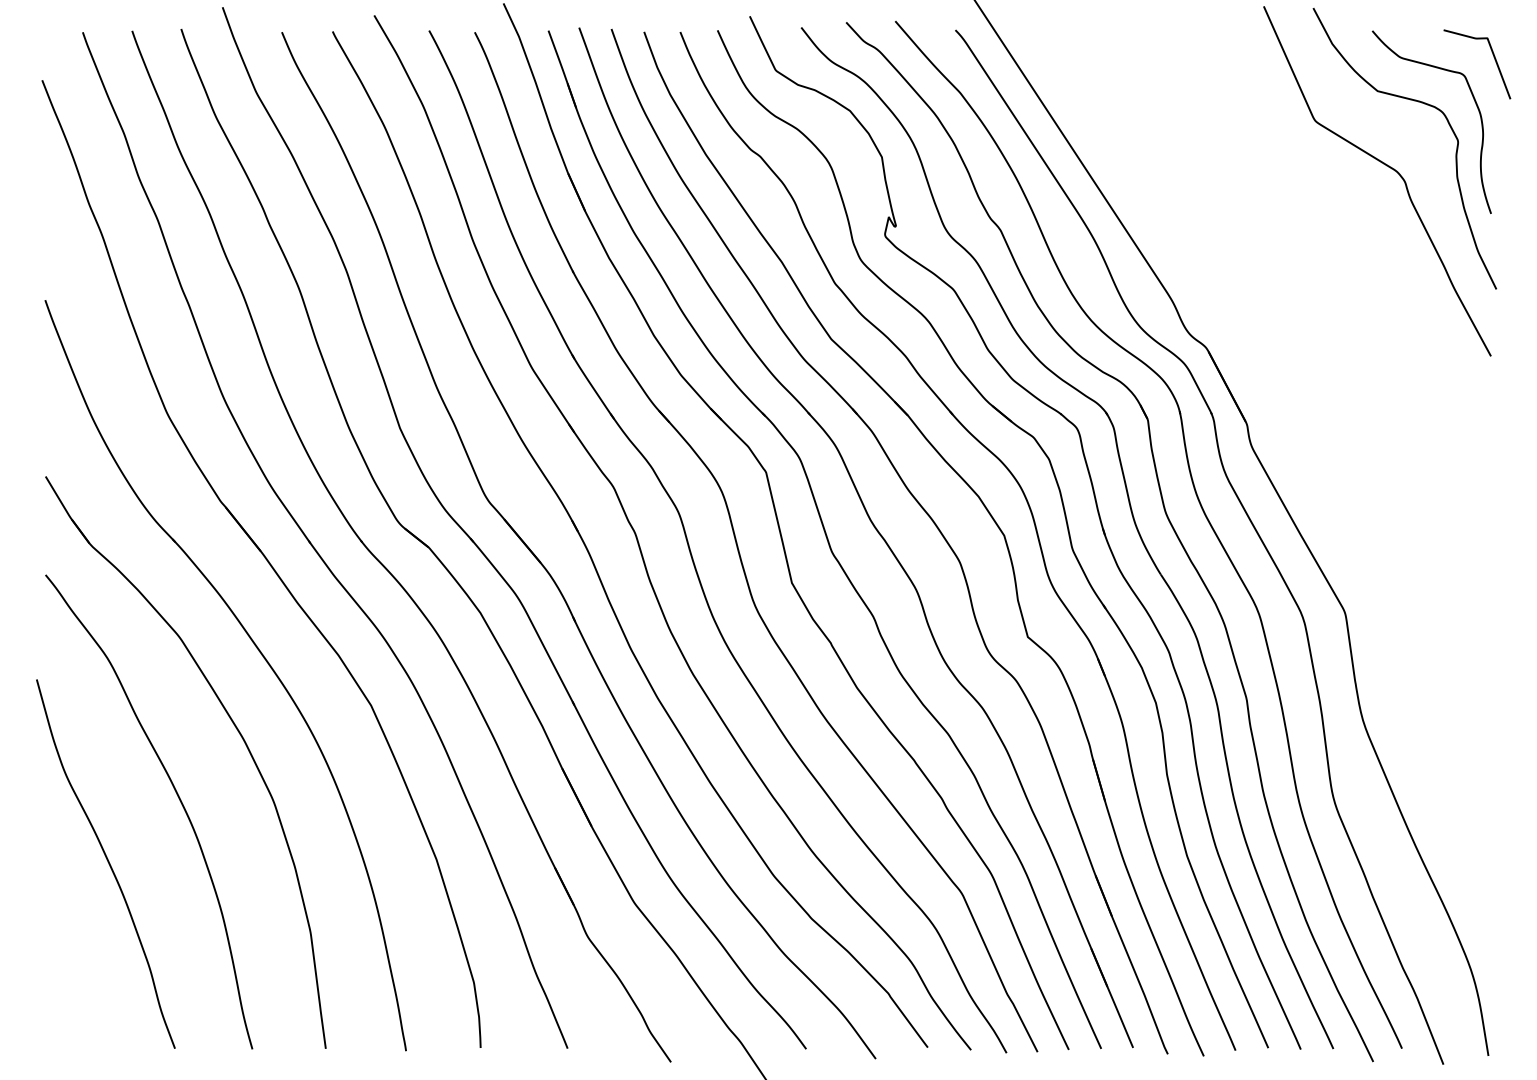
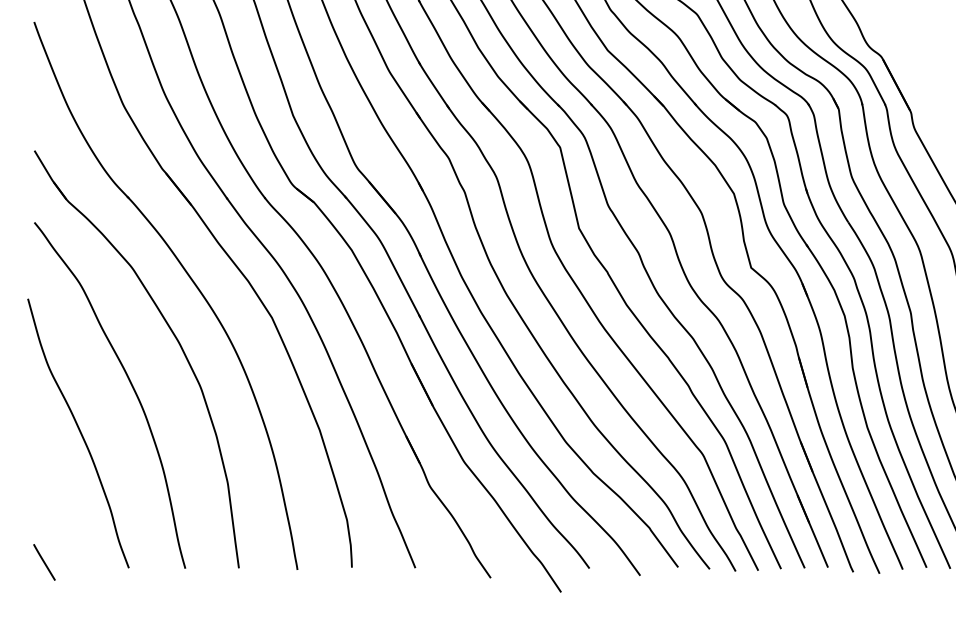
line: (59, 1040) -> (44, 562), added

